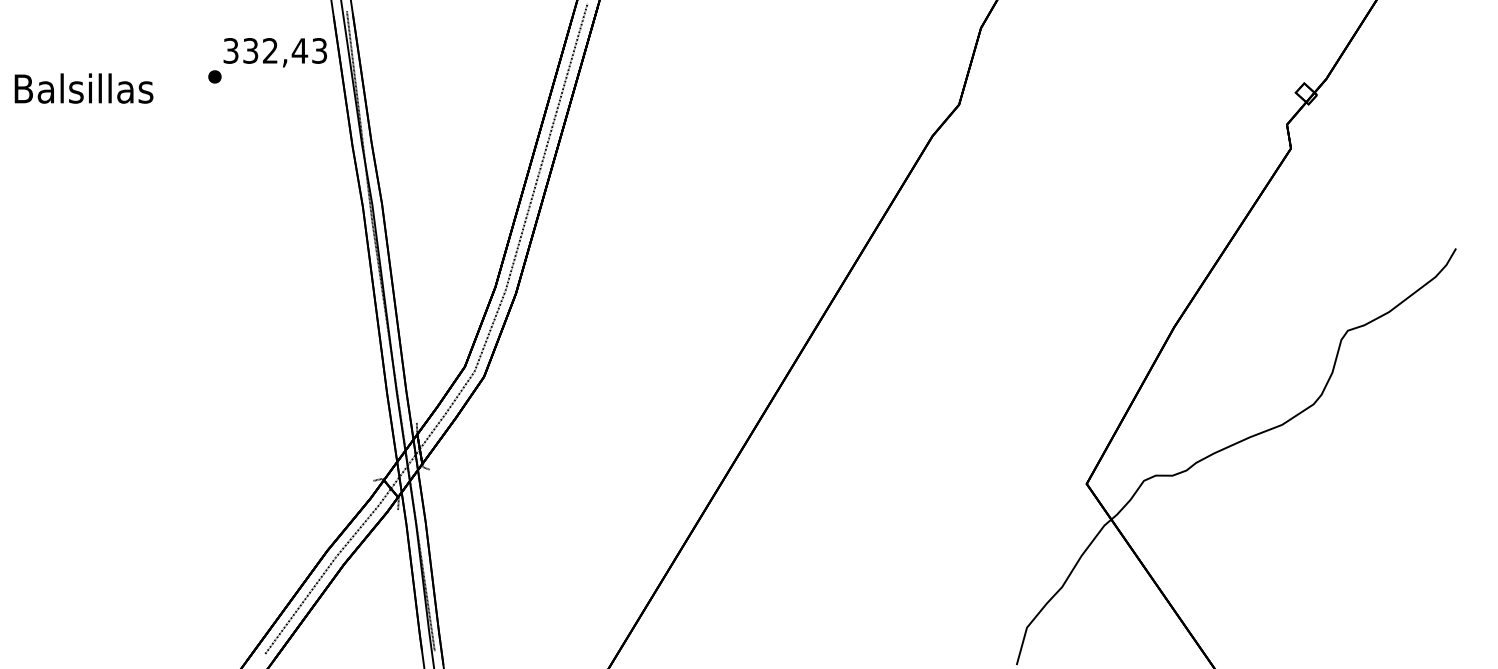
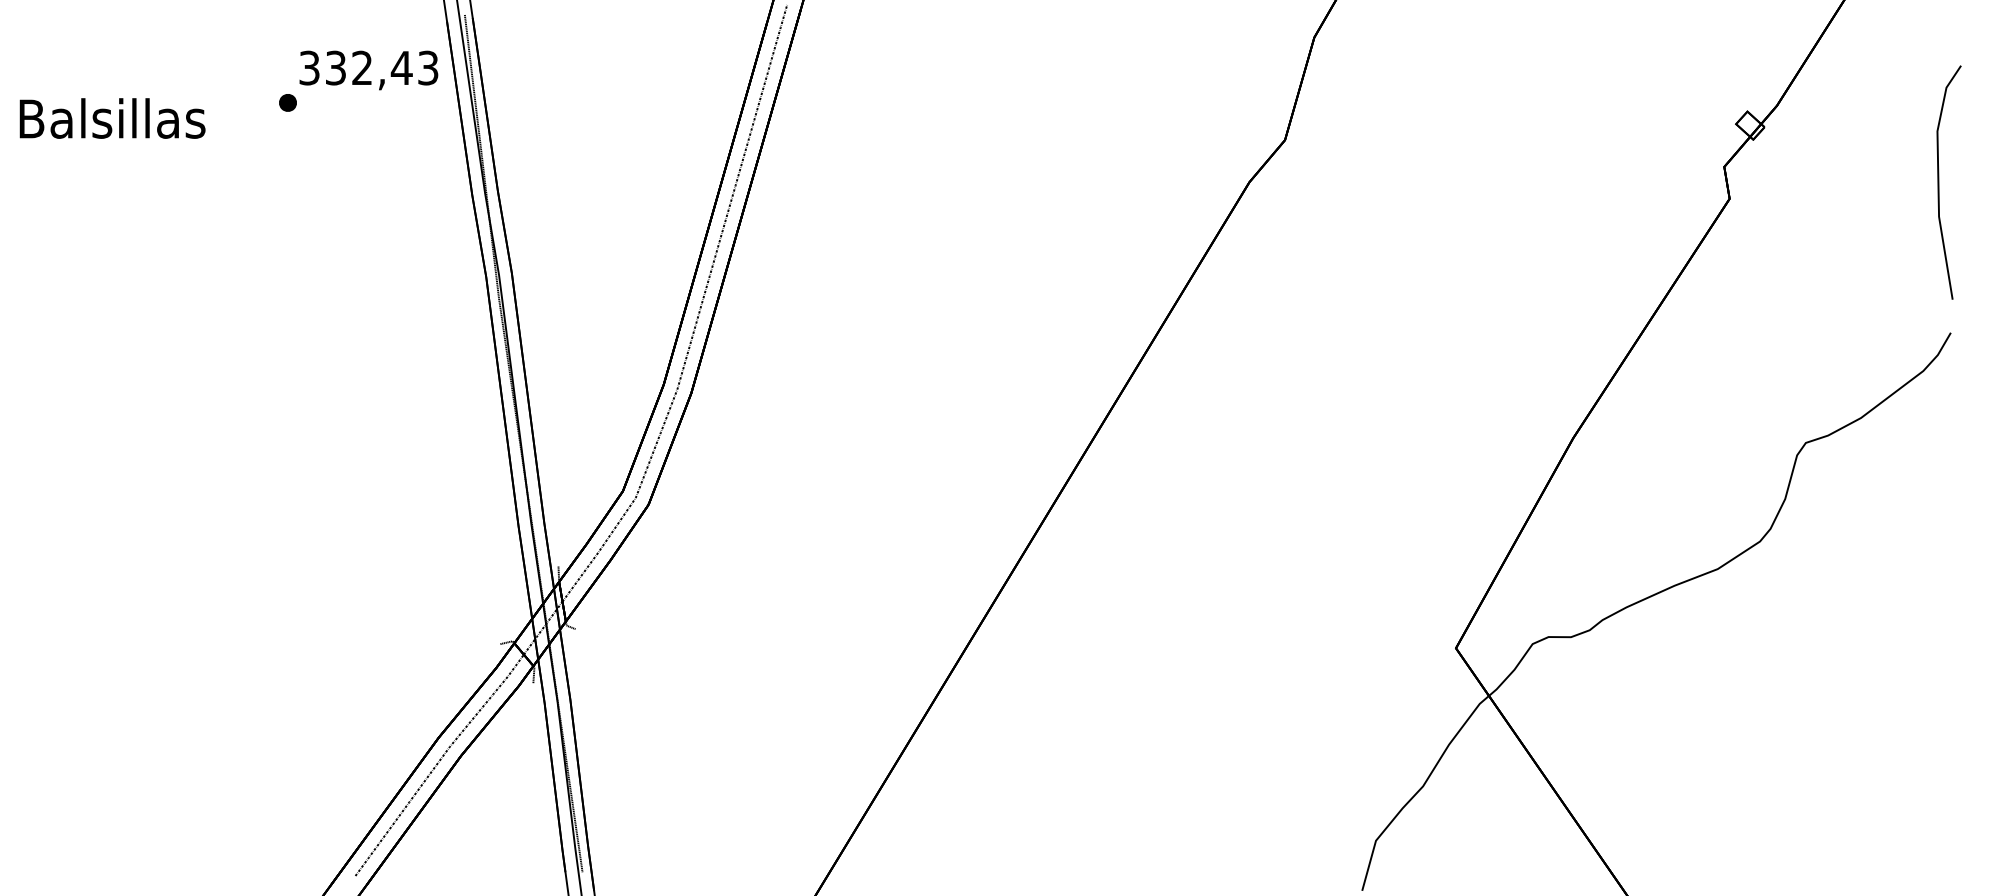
line: (1447, 136) -> (1939, 182), added

